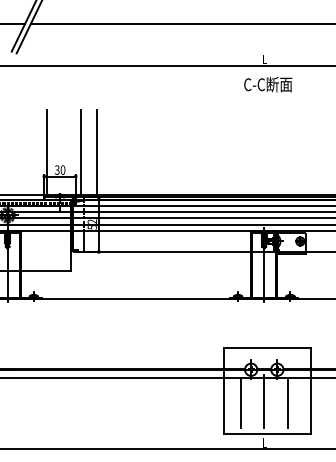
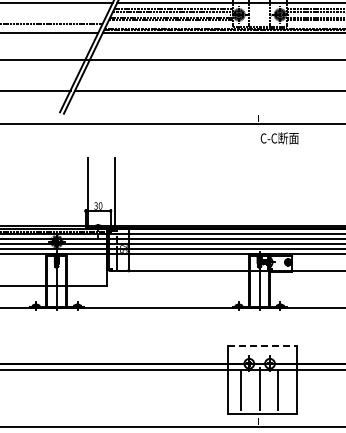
text: (267, 84) -> (279, 138), moved
line: (97, 151) -> (127, 191), removed
line: (267, 347) -> (262, 346), solid -> dashed

